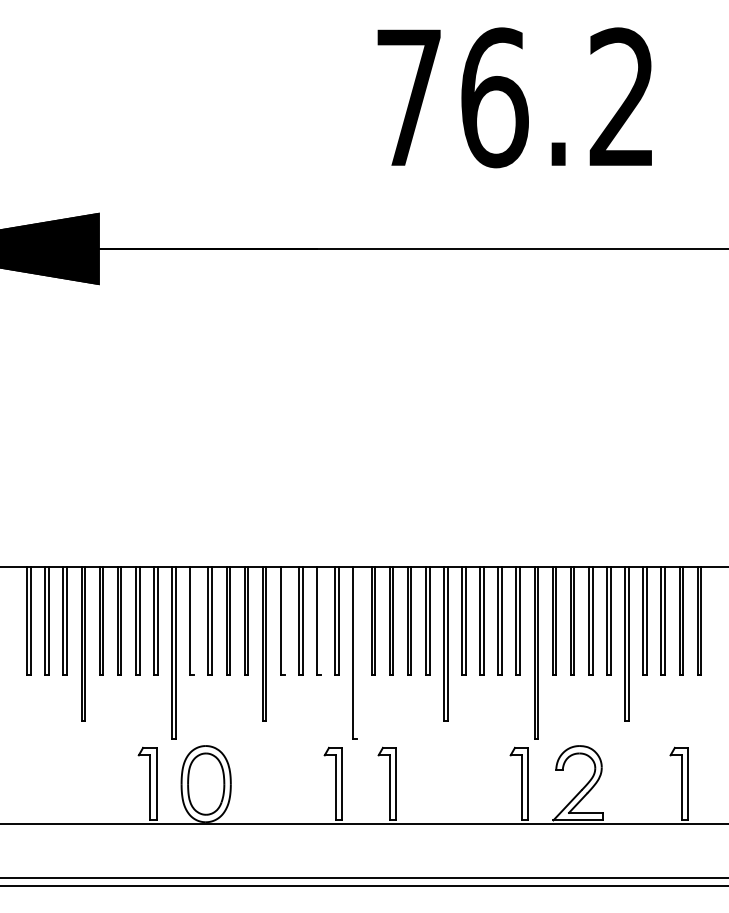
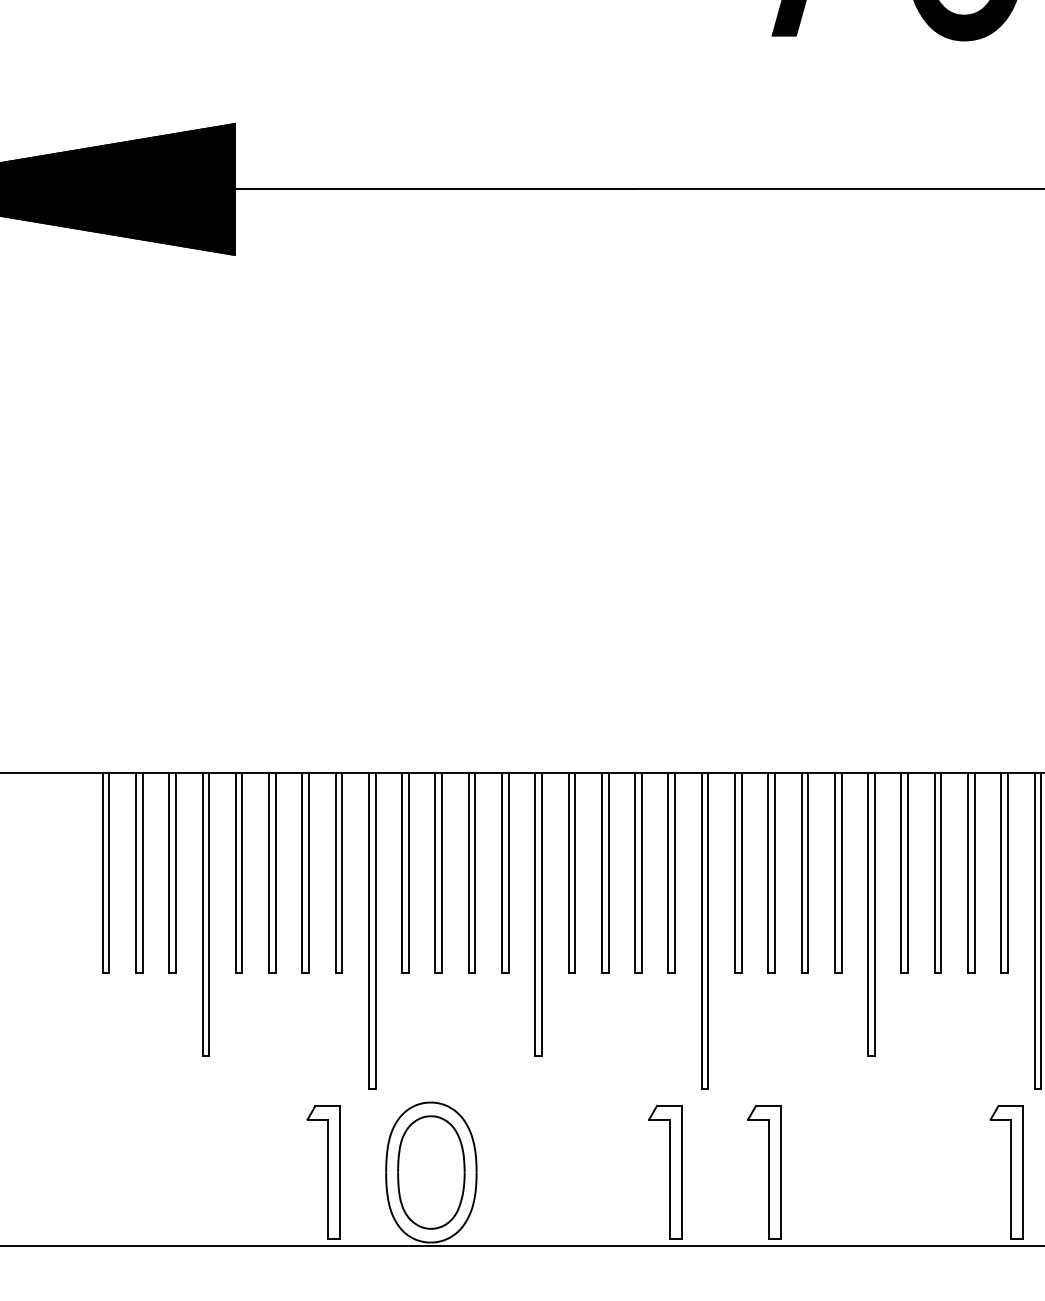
line: (193, 620) -> (408, 871), added
line: (284, 620) -> (575, 871), added
line: (320, 620) -> (641, 871), added
line: (357, 652) -> (709, 930), added

